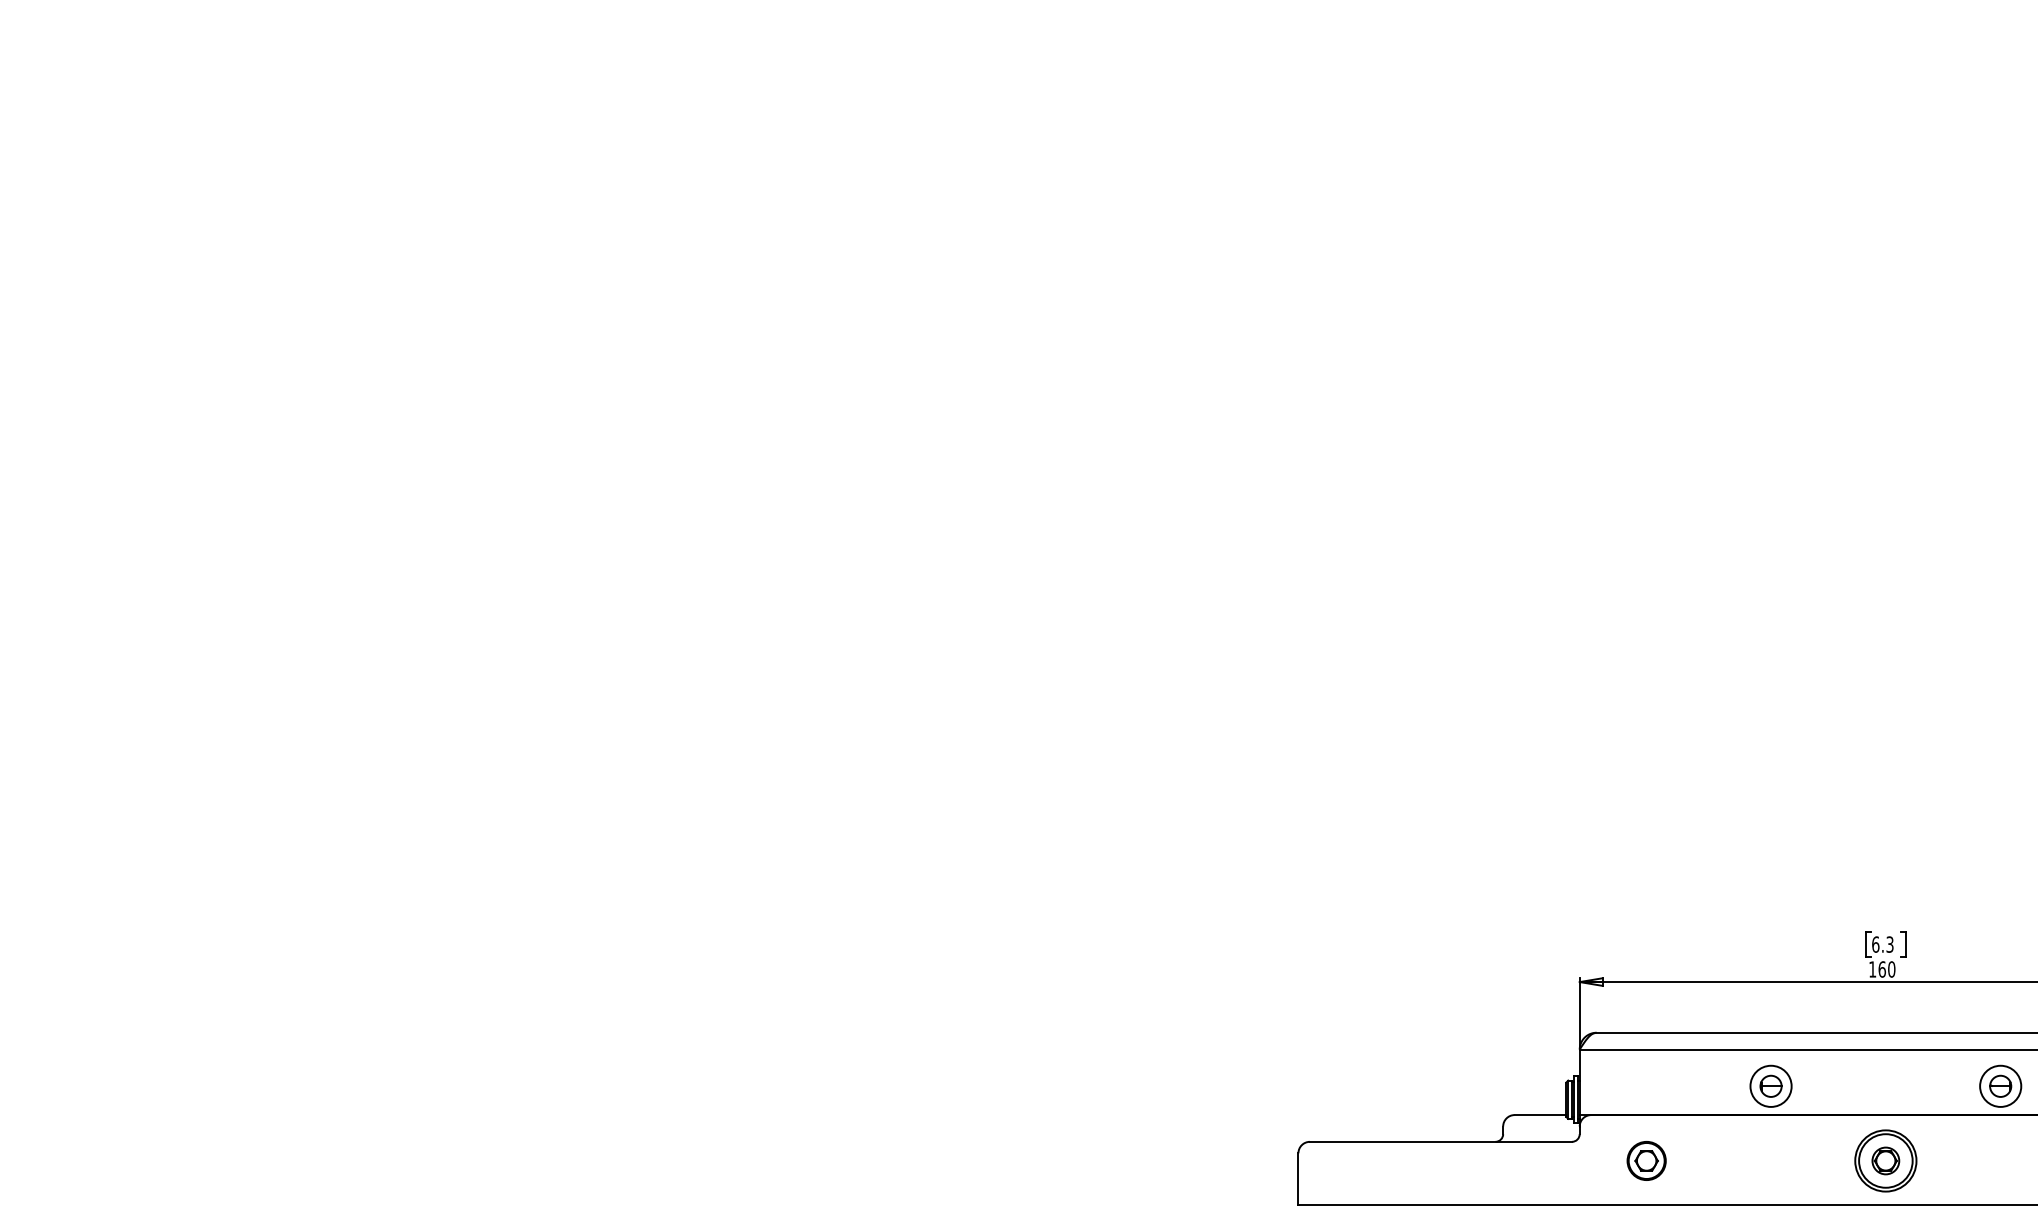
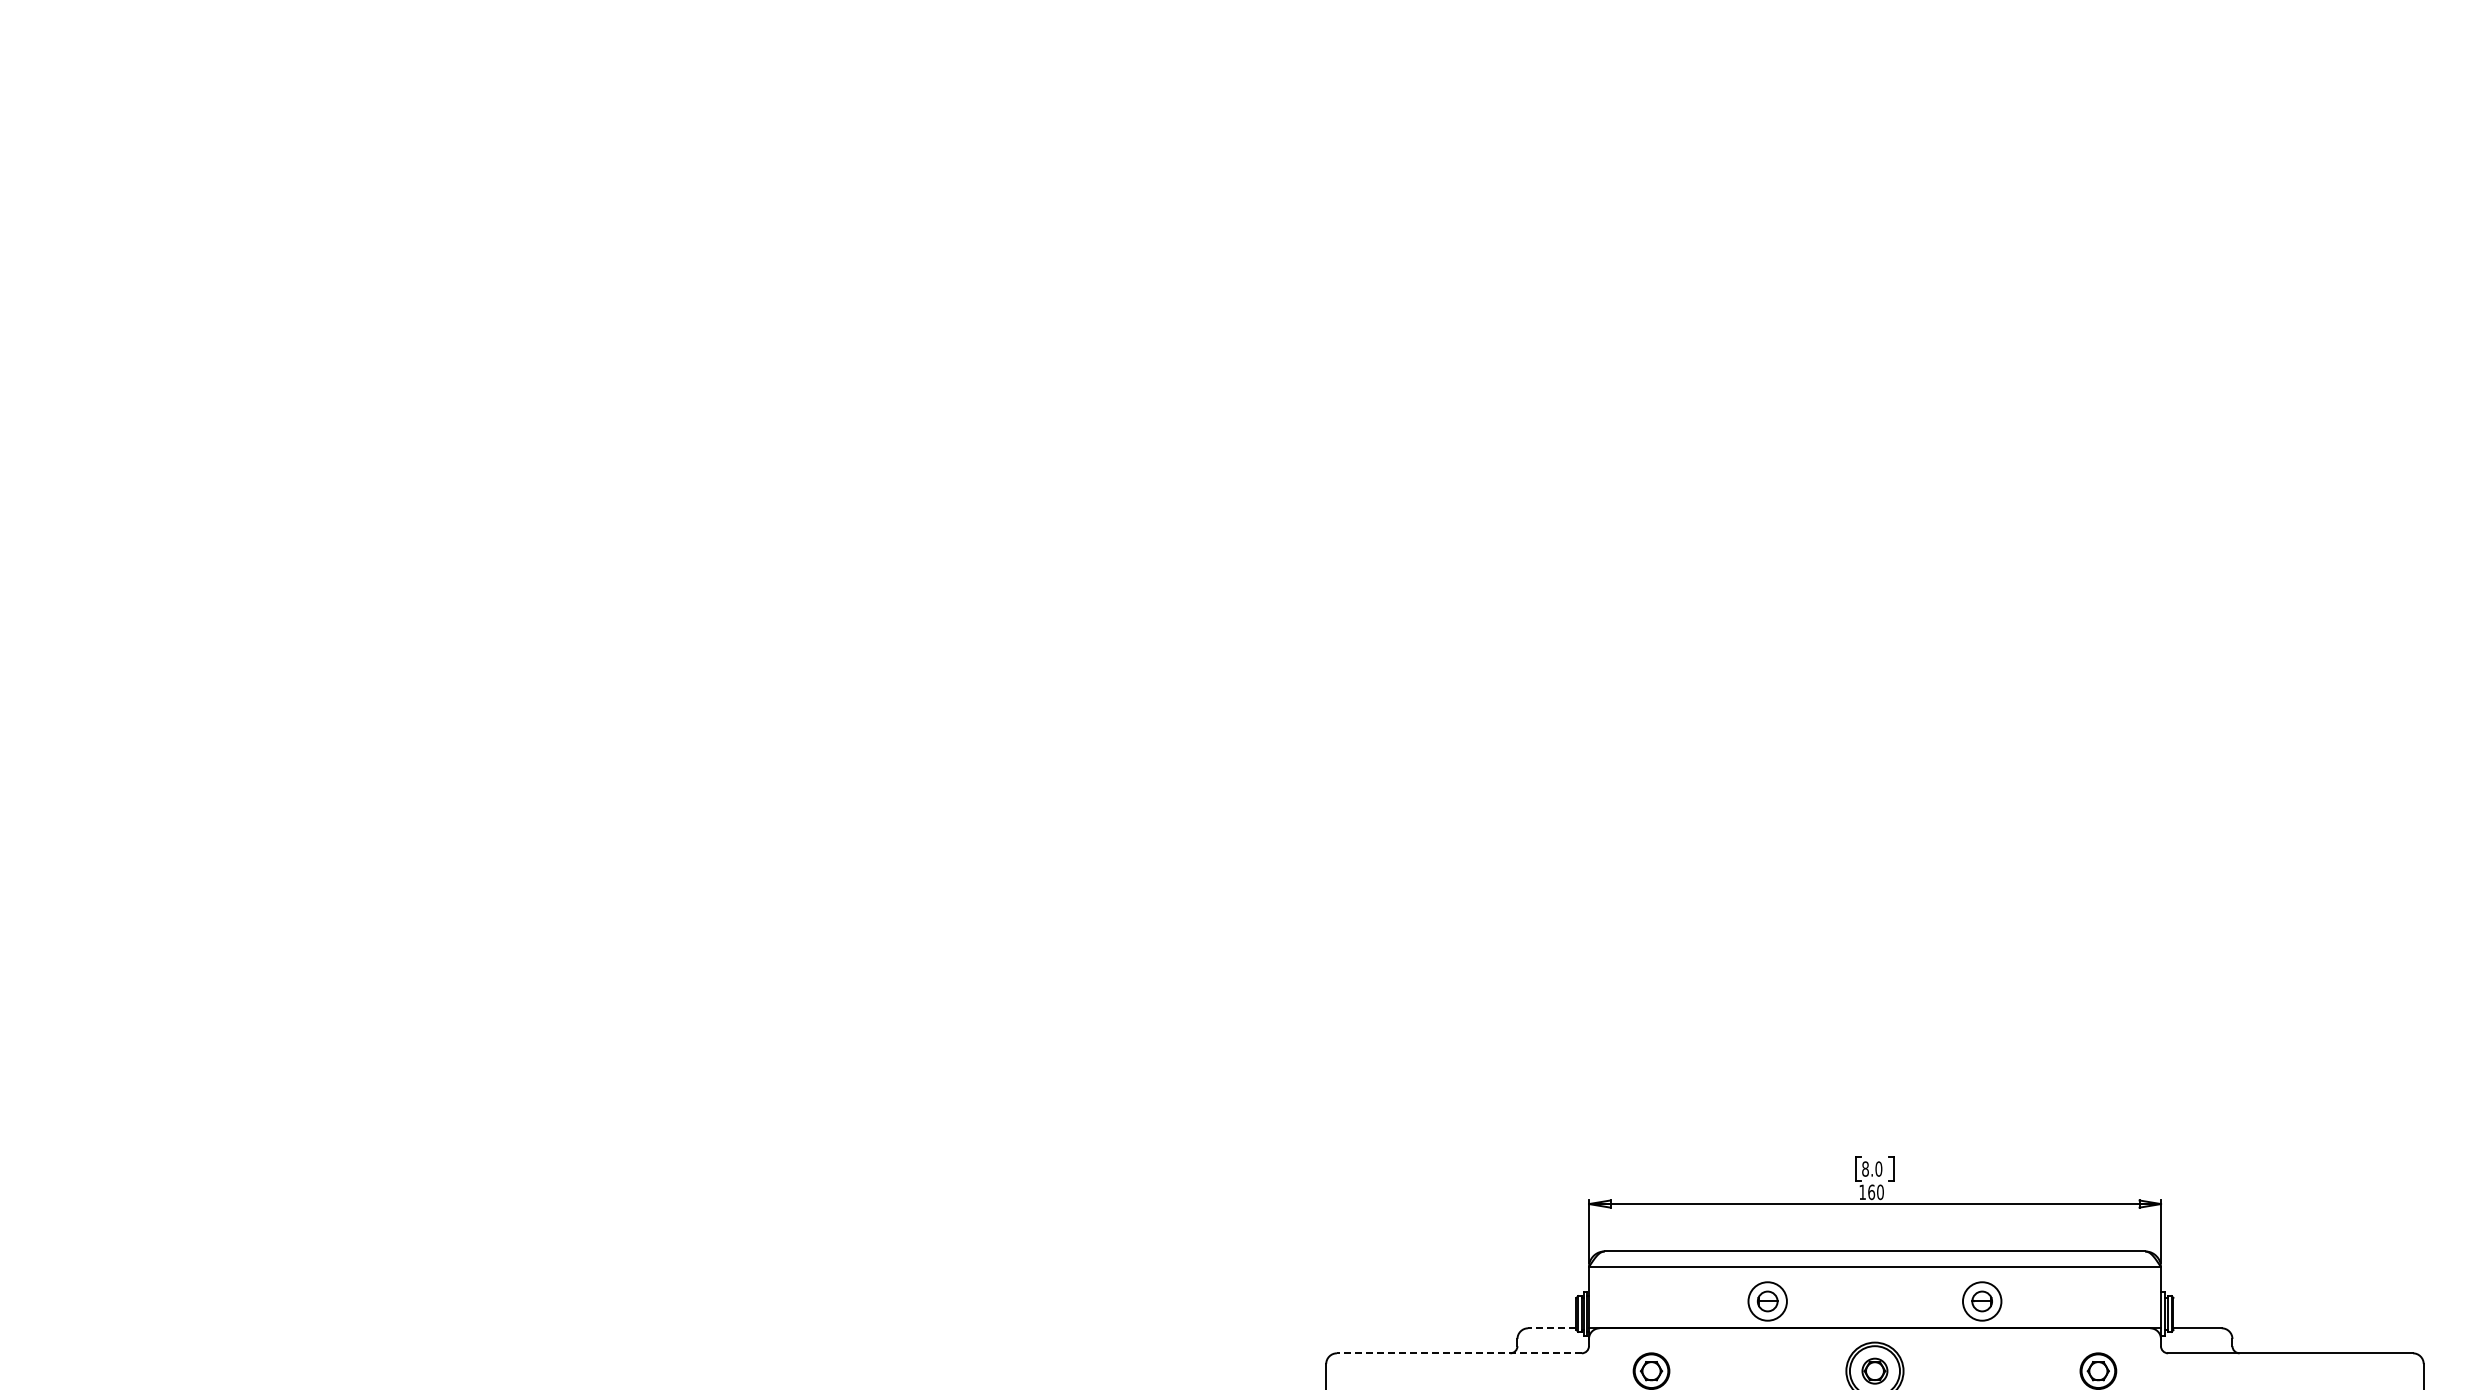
text: (1883, 943) -> (1872, 1168), 6.3 -> 8.0
line: (1539, 1115) -> (1551, 1328), solid -> dashed
line: (1440, 1142) -> (1458, 1353), solid -> dashed

